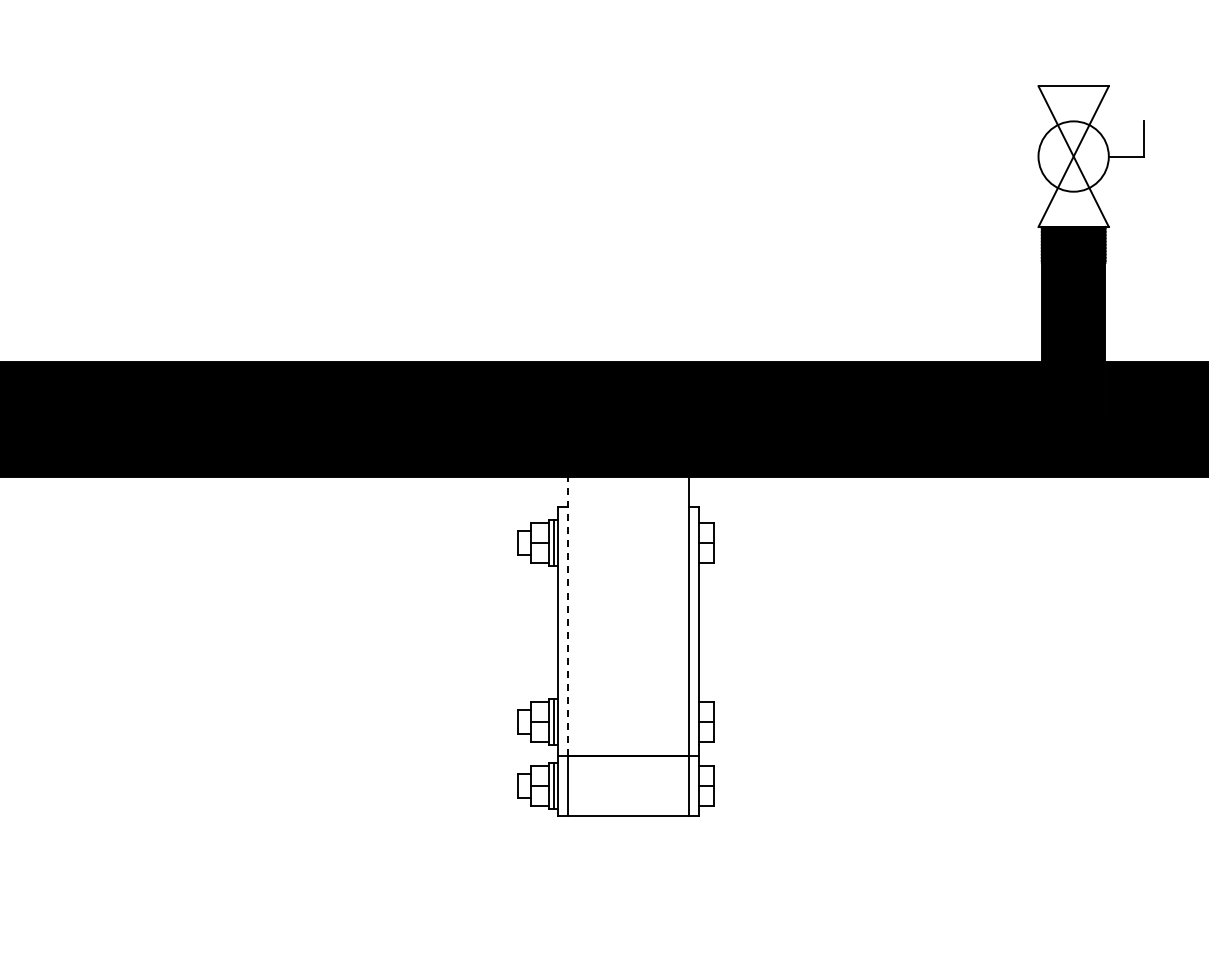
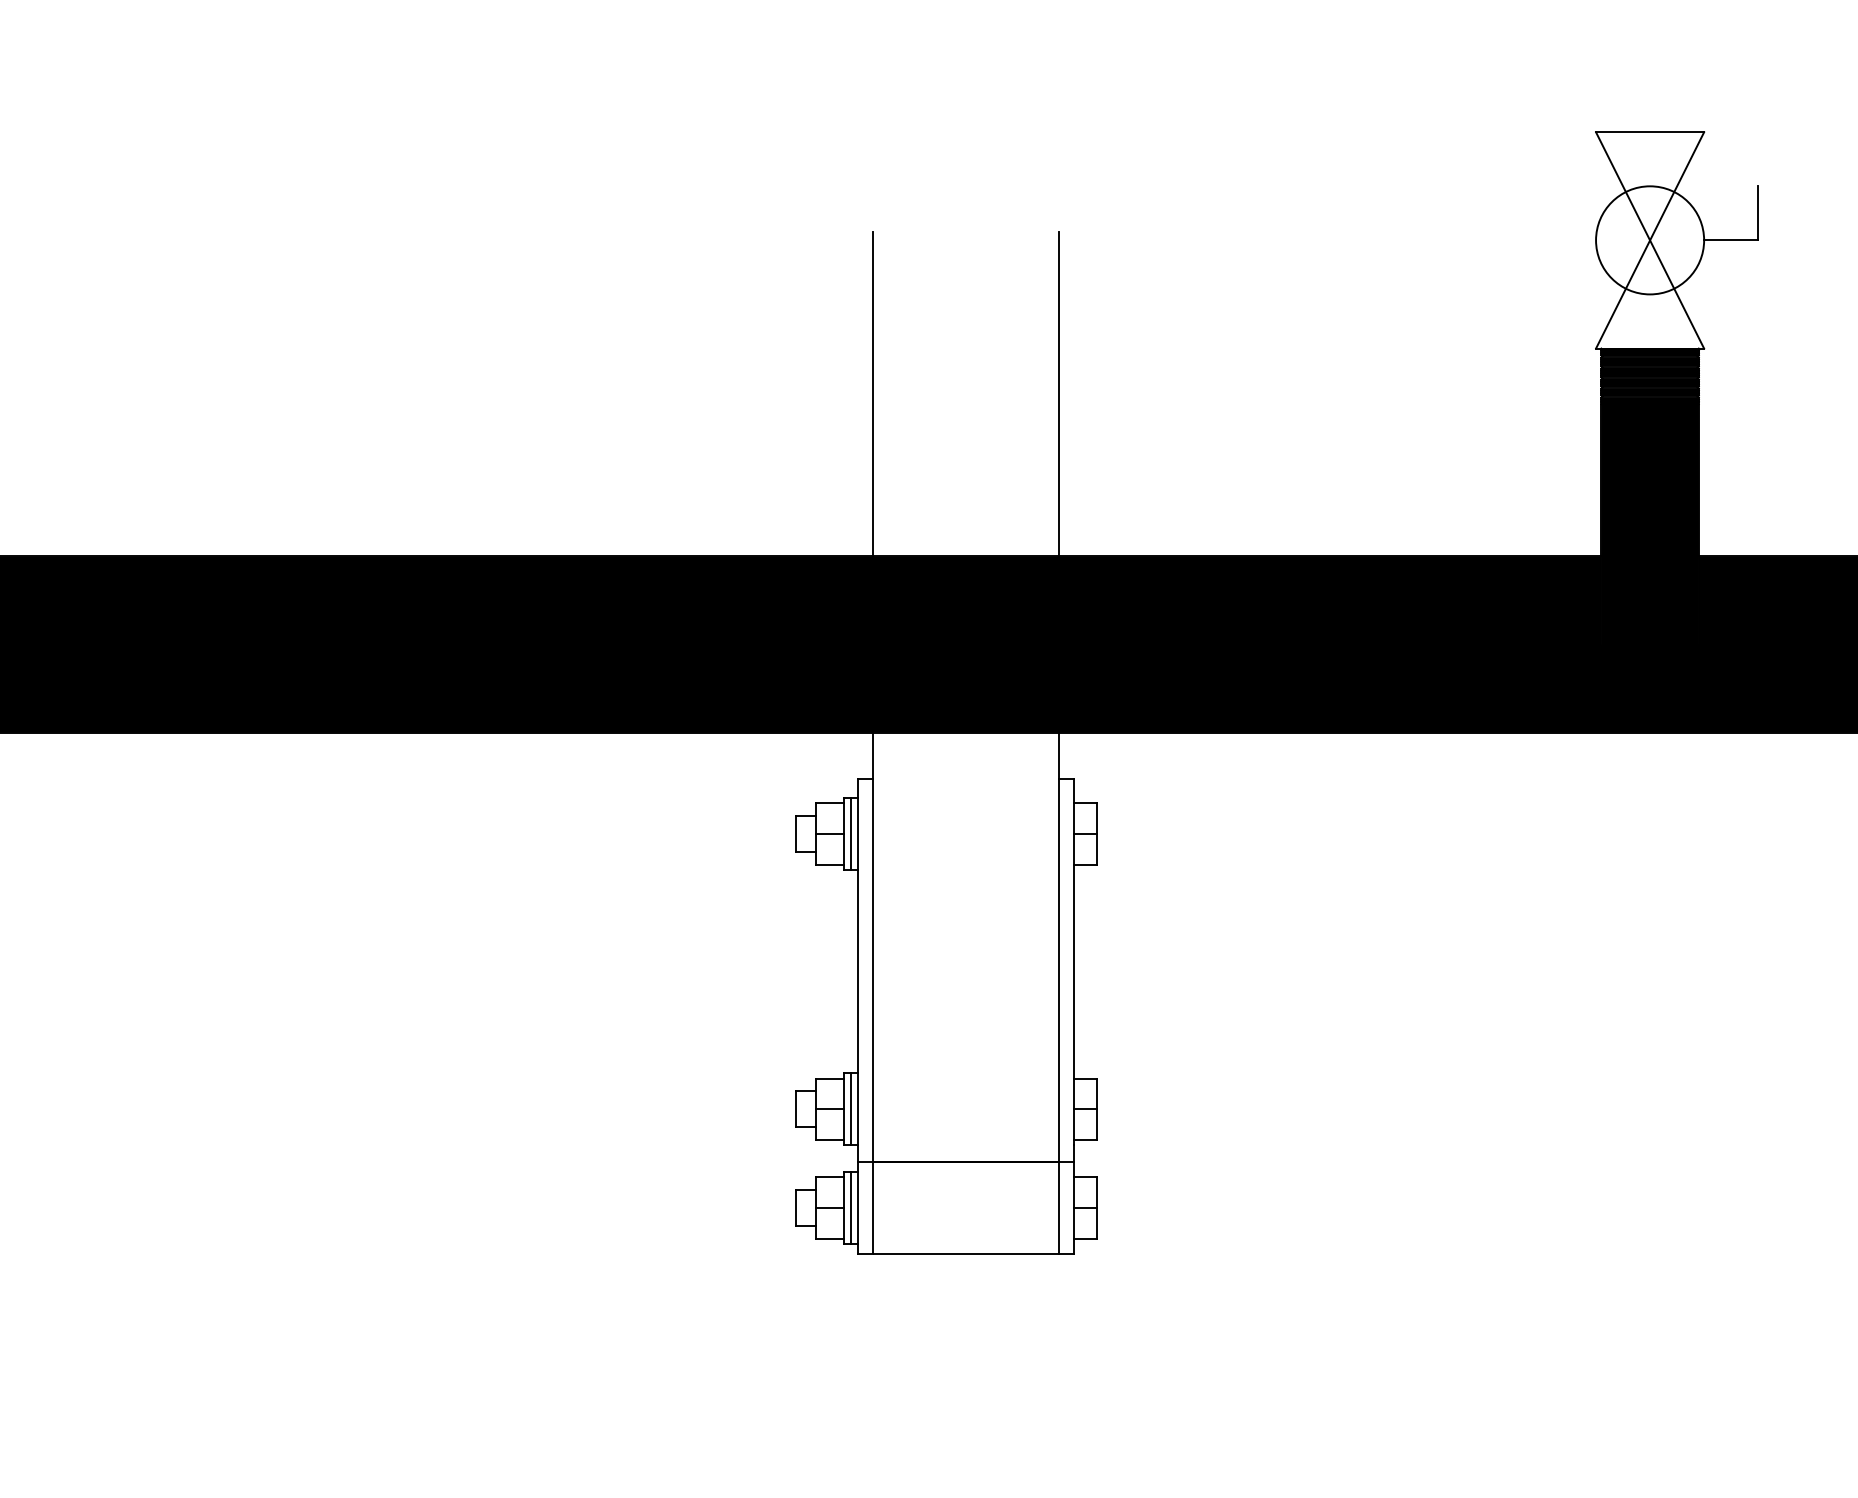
line: (568, 256) -> (873, 393), added
line: (689, 256) -> (1059, 393), added
line: (568, 616) -> (873, 947), dashed -> solid

